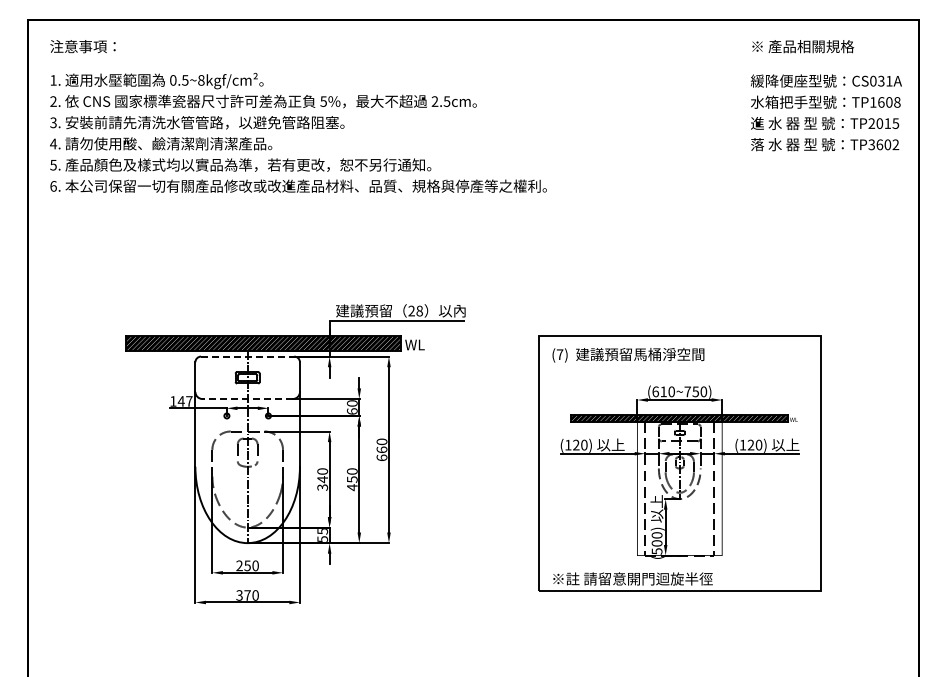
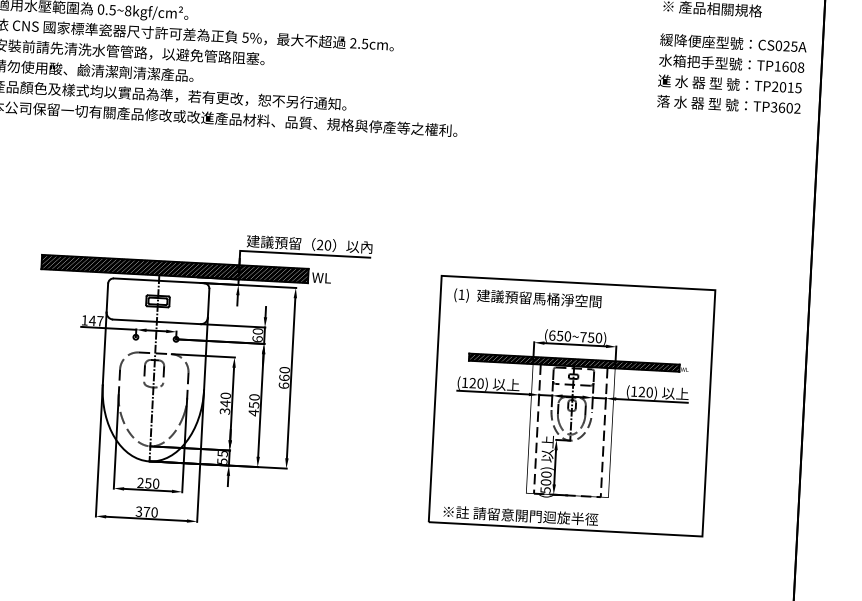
text: (885, 81) -> (790, 46), CS031A -> CS025A
text: (419, 311) -> (327, 245), 28 -> 20
text: (559, 354) -> (461, 294), (7) -> (1)
line: (247, 356) -> (158, 280), dashed -> solid
text: (663, 391) -> (559, 335), (610~750) -> (650~750)
line: (247, 399) -> (156, 322), dashed -> solid

